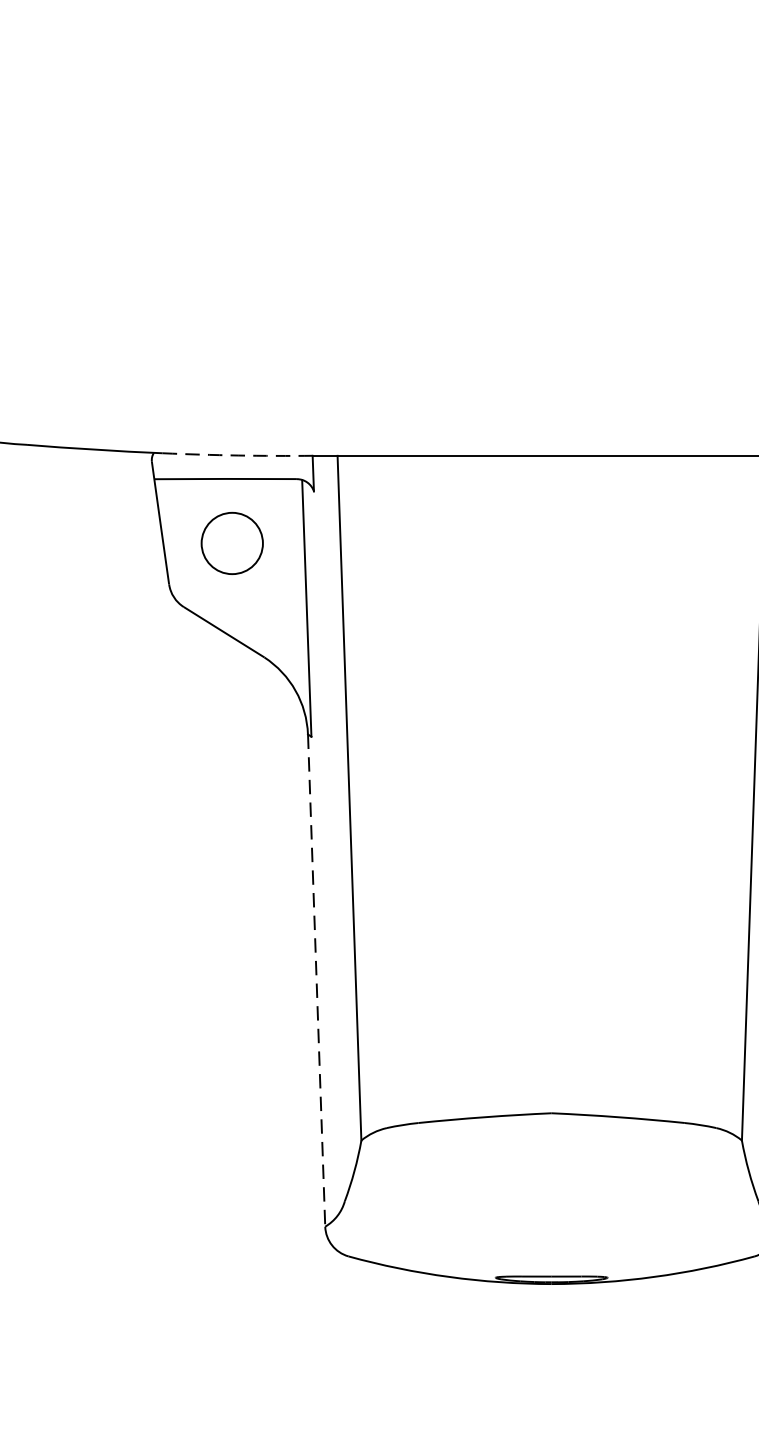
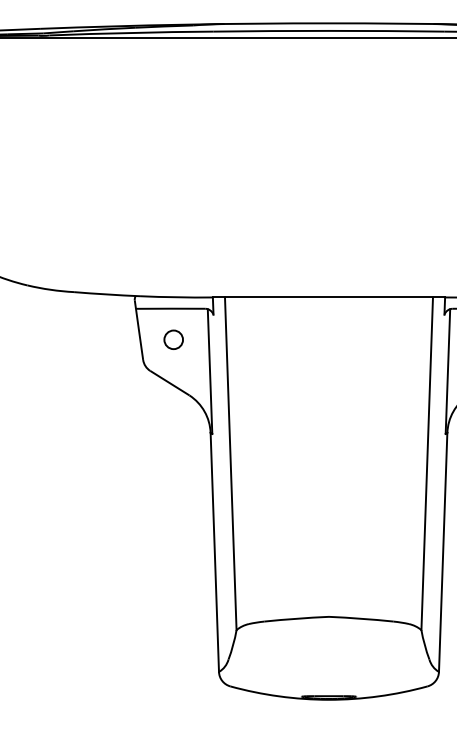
arc: (237, 455) -> (176, 297), dashed -> solid
circle: (231, 542) -> (173, 339), size x0.62
line: (315, 980) -> (214, 552), dashed -> solid

